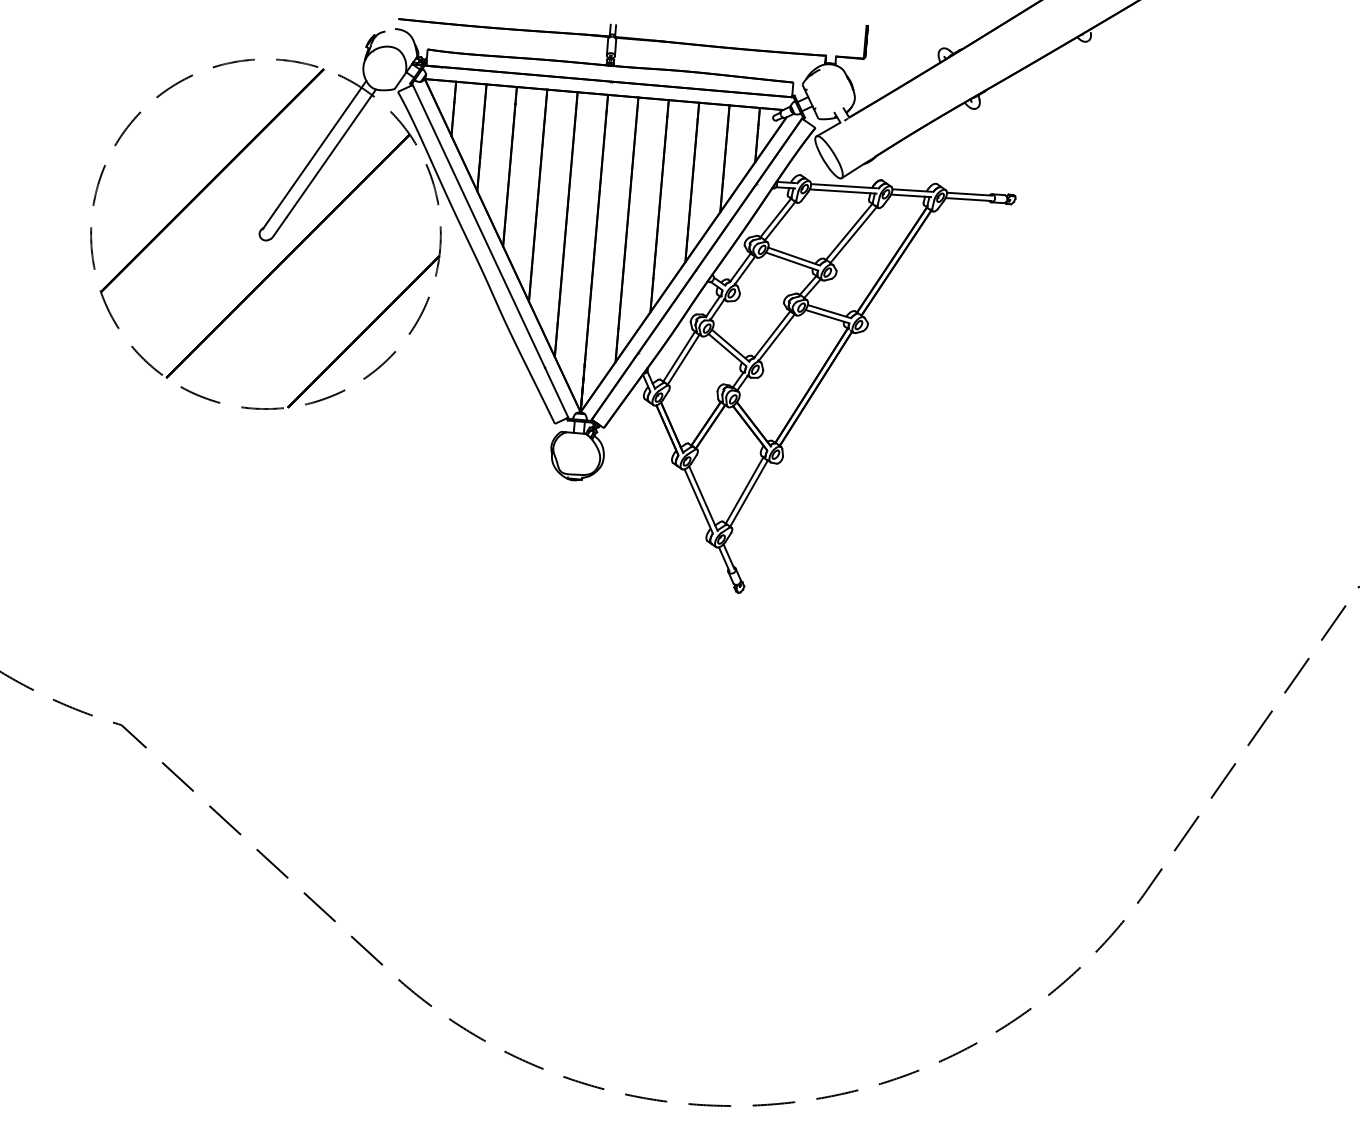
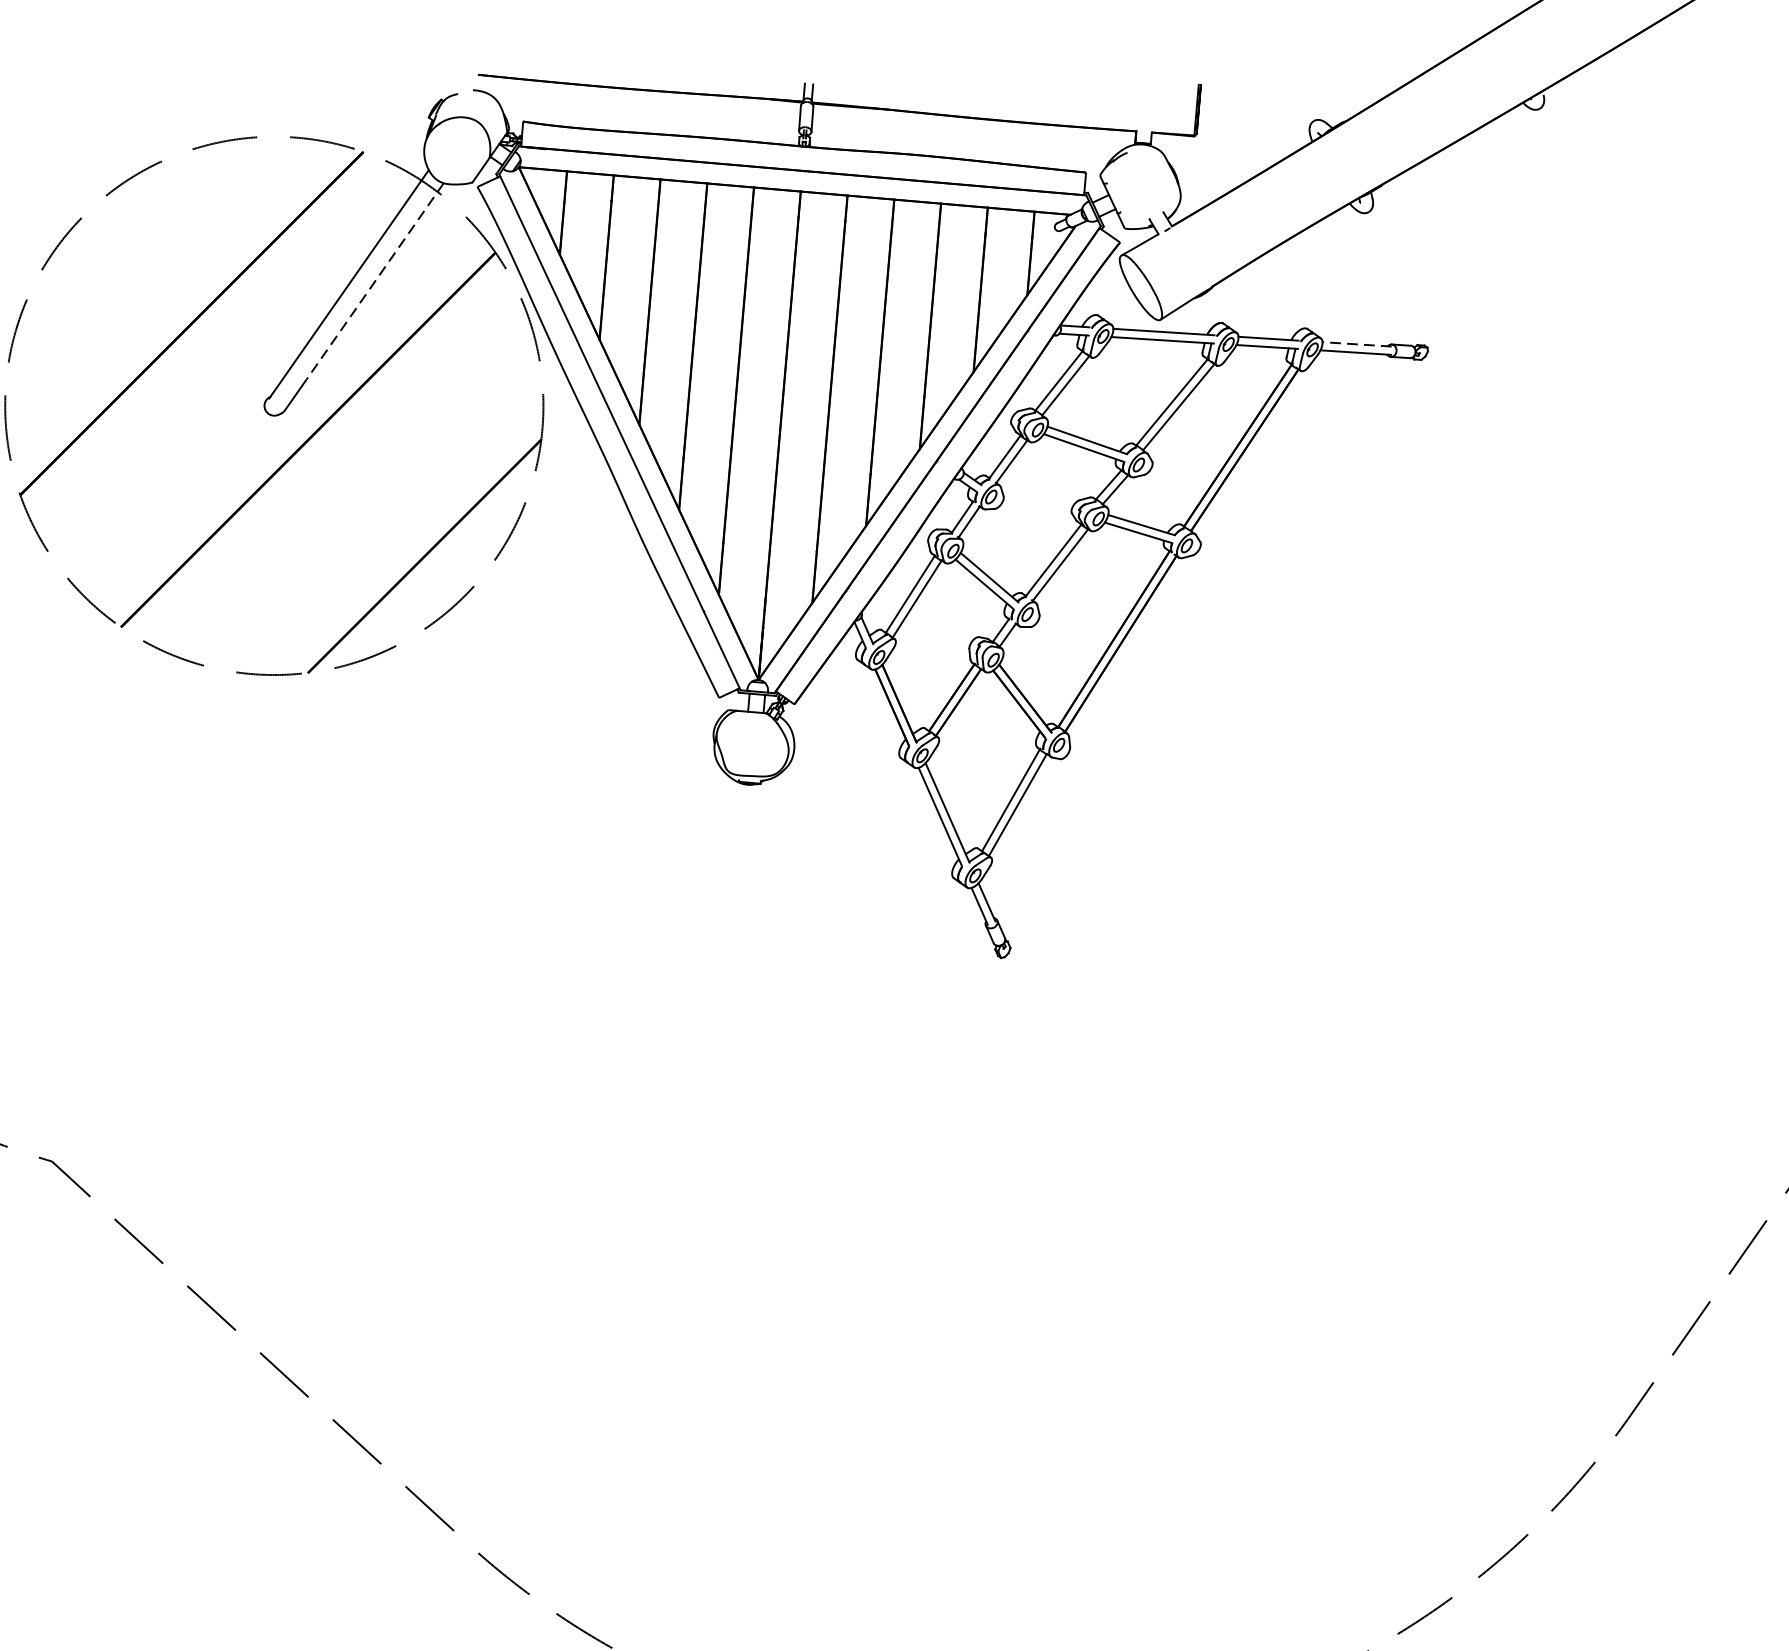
line: (331, 153) -> (375, 281), solid -> dashed
line: (968, 194) -> (1355, 344), solid -> dashed

